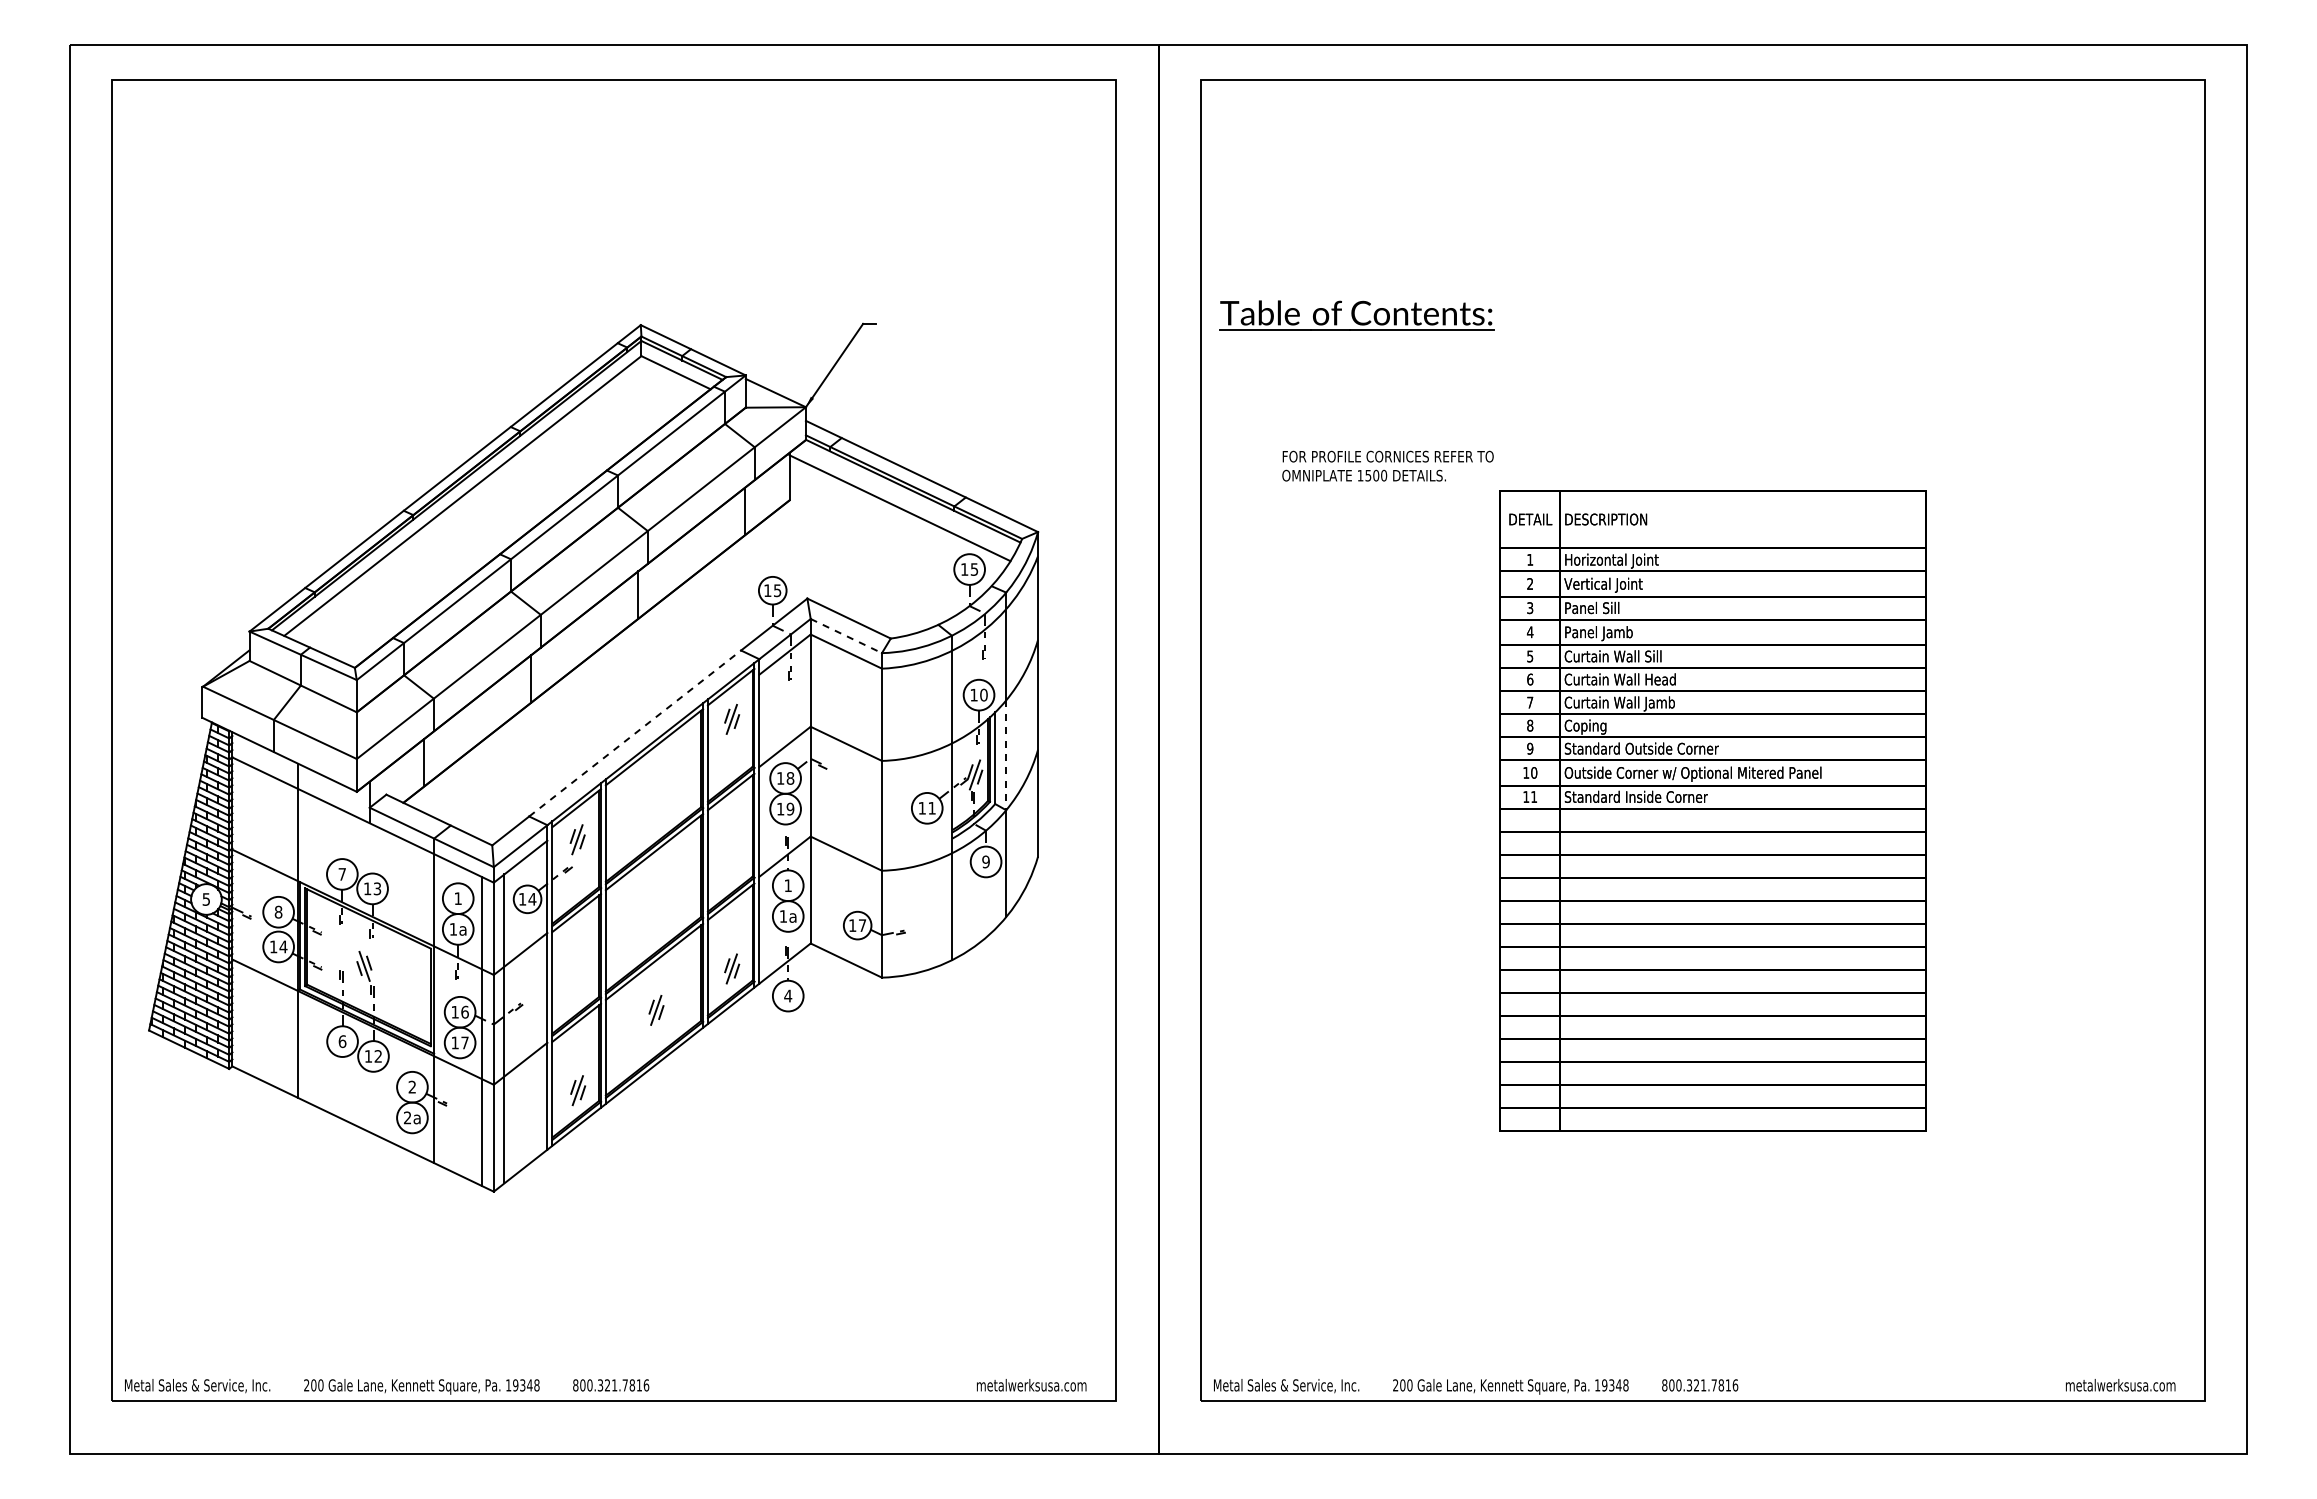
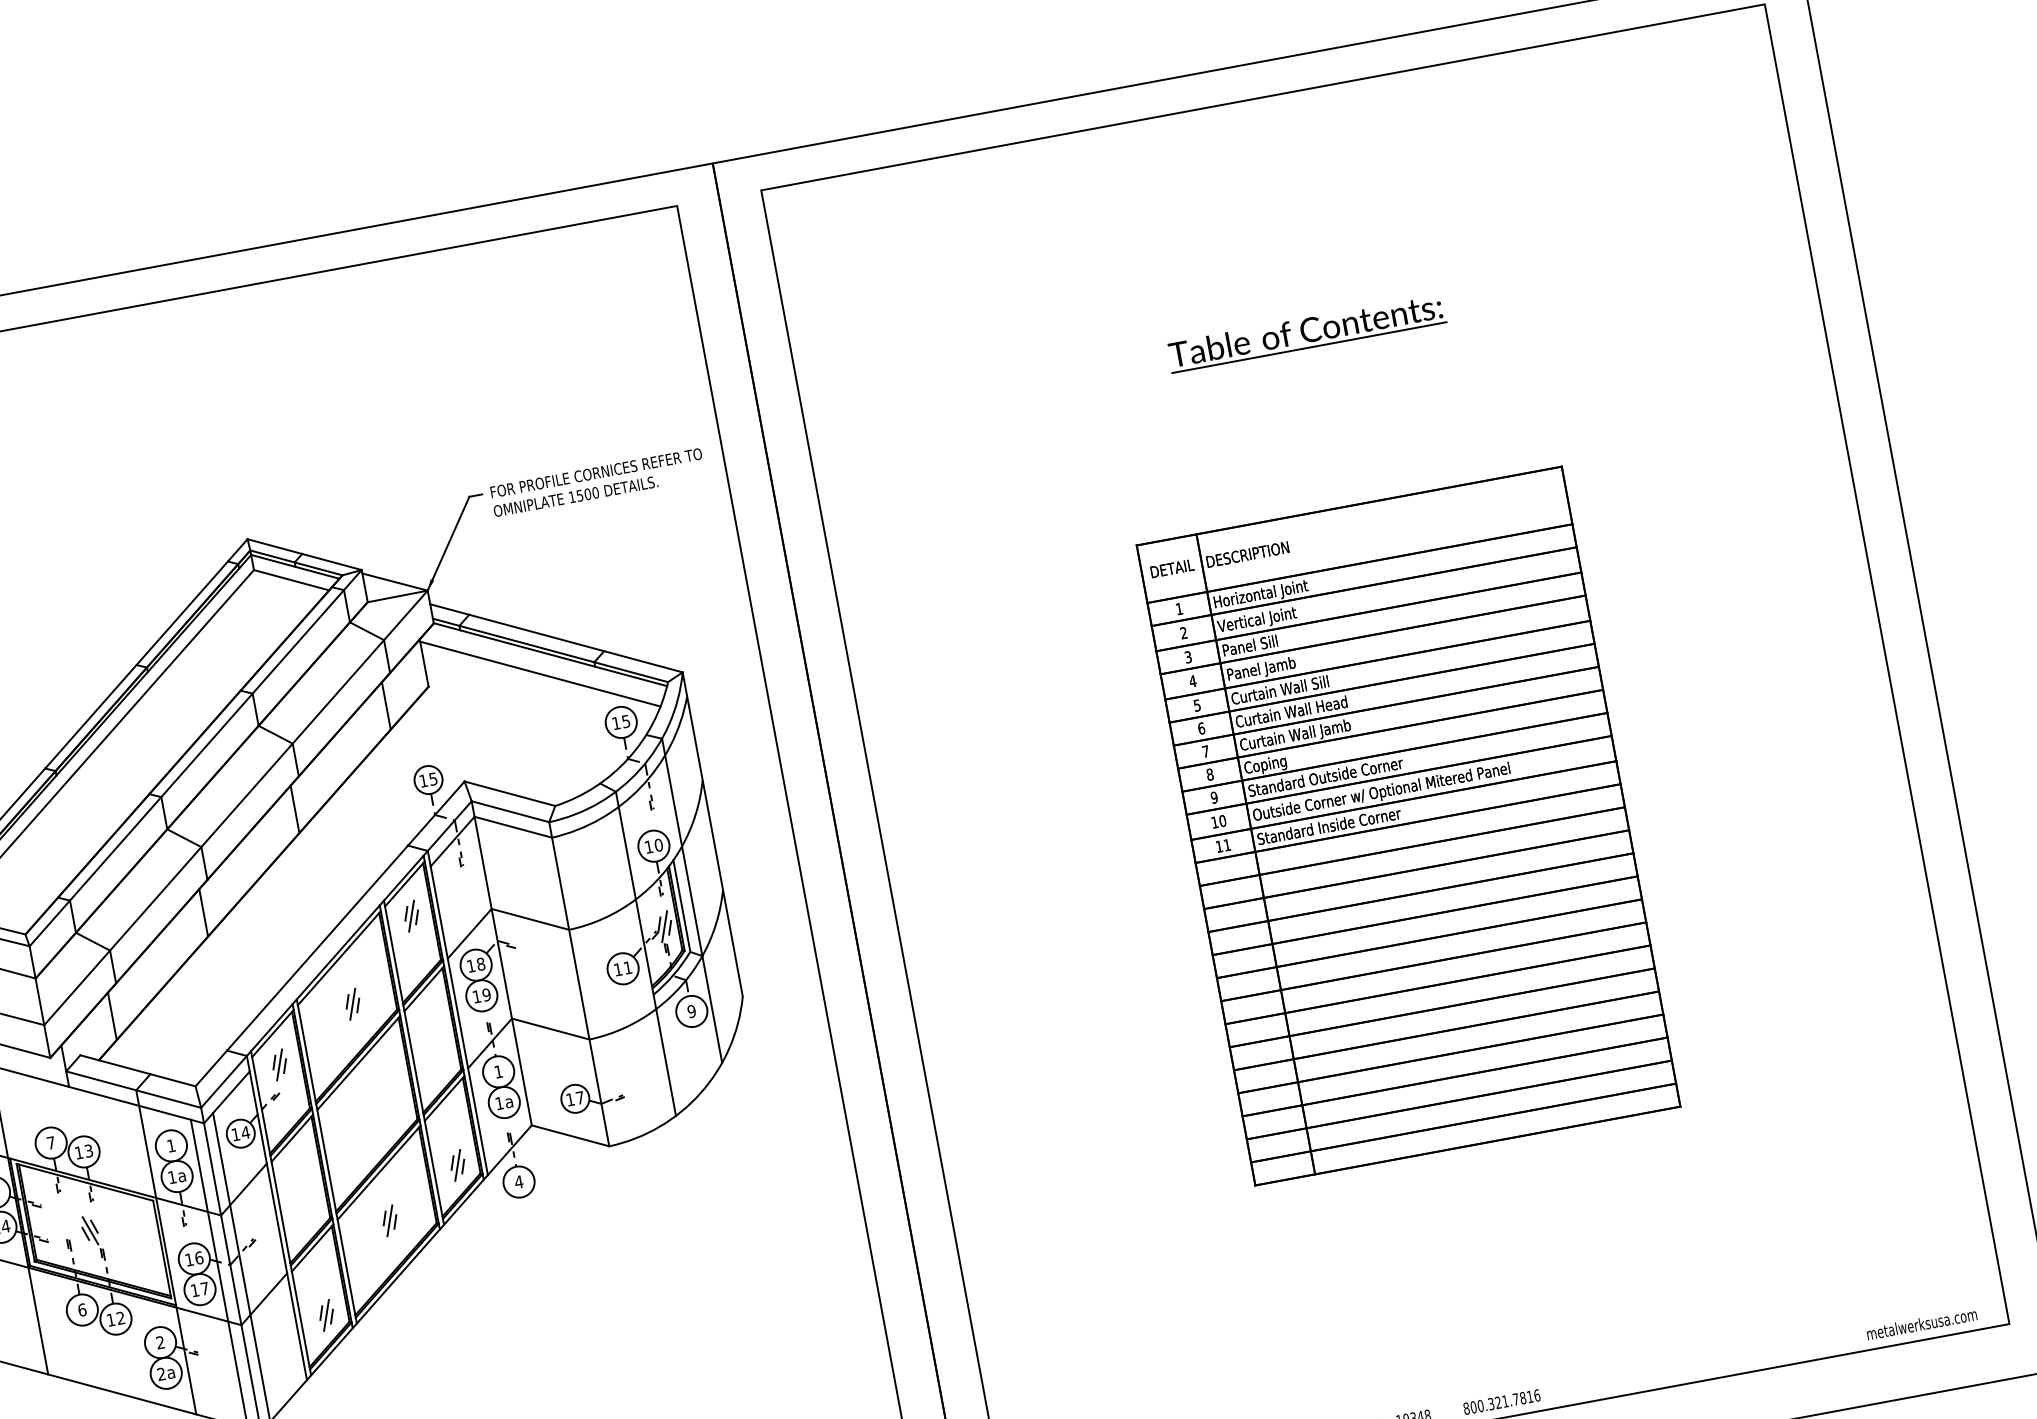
part: (1356, 315) -> (1306, 333), moved
text: (1387, 465) -> (597, 482), moved
line: (846, 636) -> (510, 812), dashed -> solid
line: (635, 733) -> (317, 948), dashed -> solid
line: (1006, 755) -> (692, 901), dashed -> solid
part: (659, 793) -> (352, 1003), added

